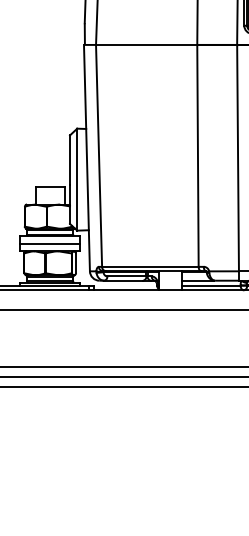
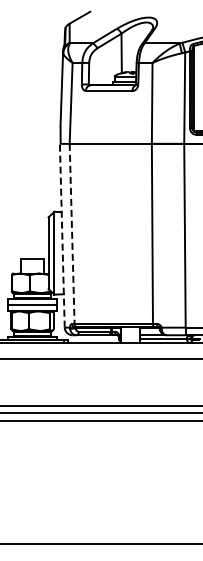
line: (87, 157) -> (62, 235), solid -> dashed
line: (99, 157) -> (72, 235), solid -> dashed

